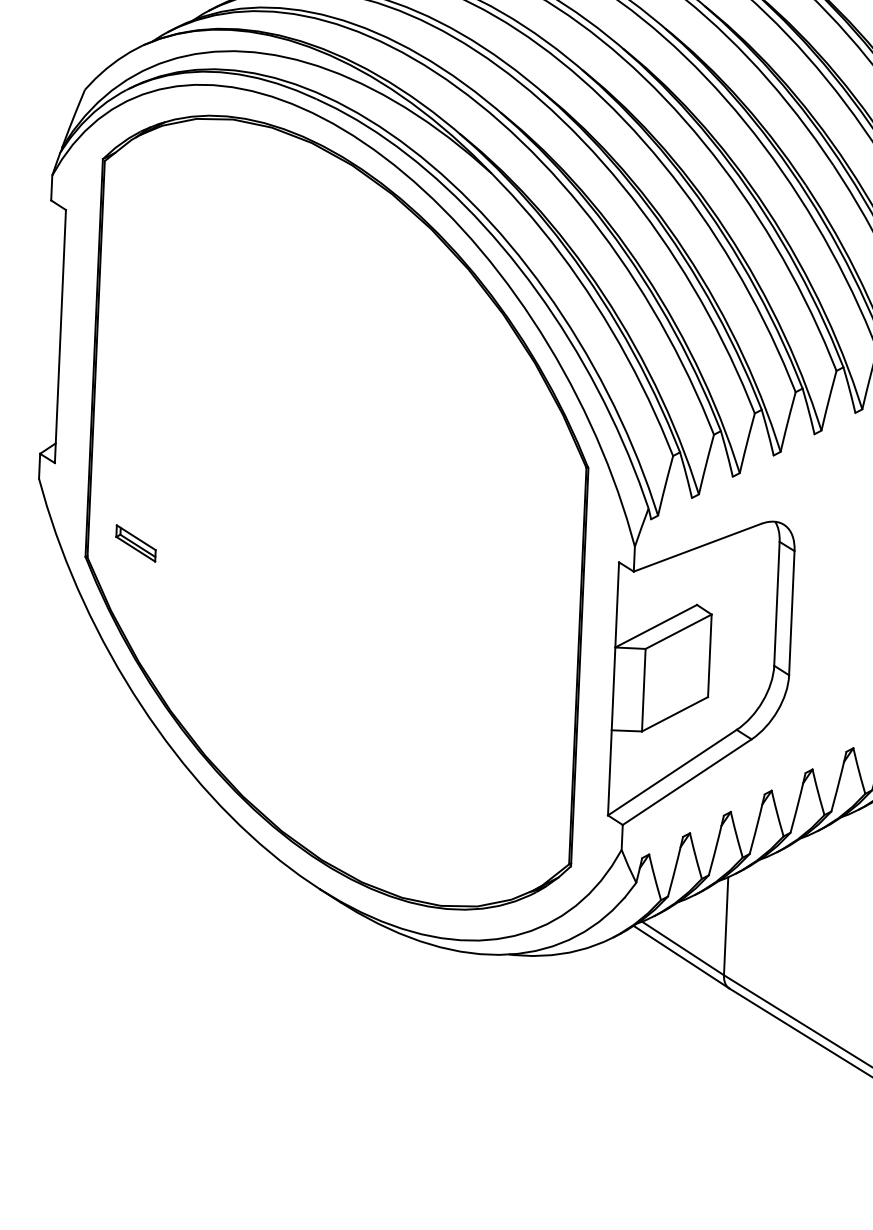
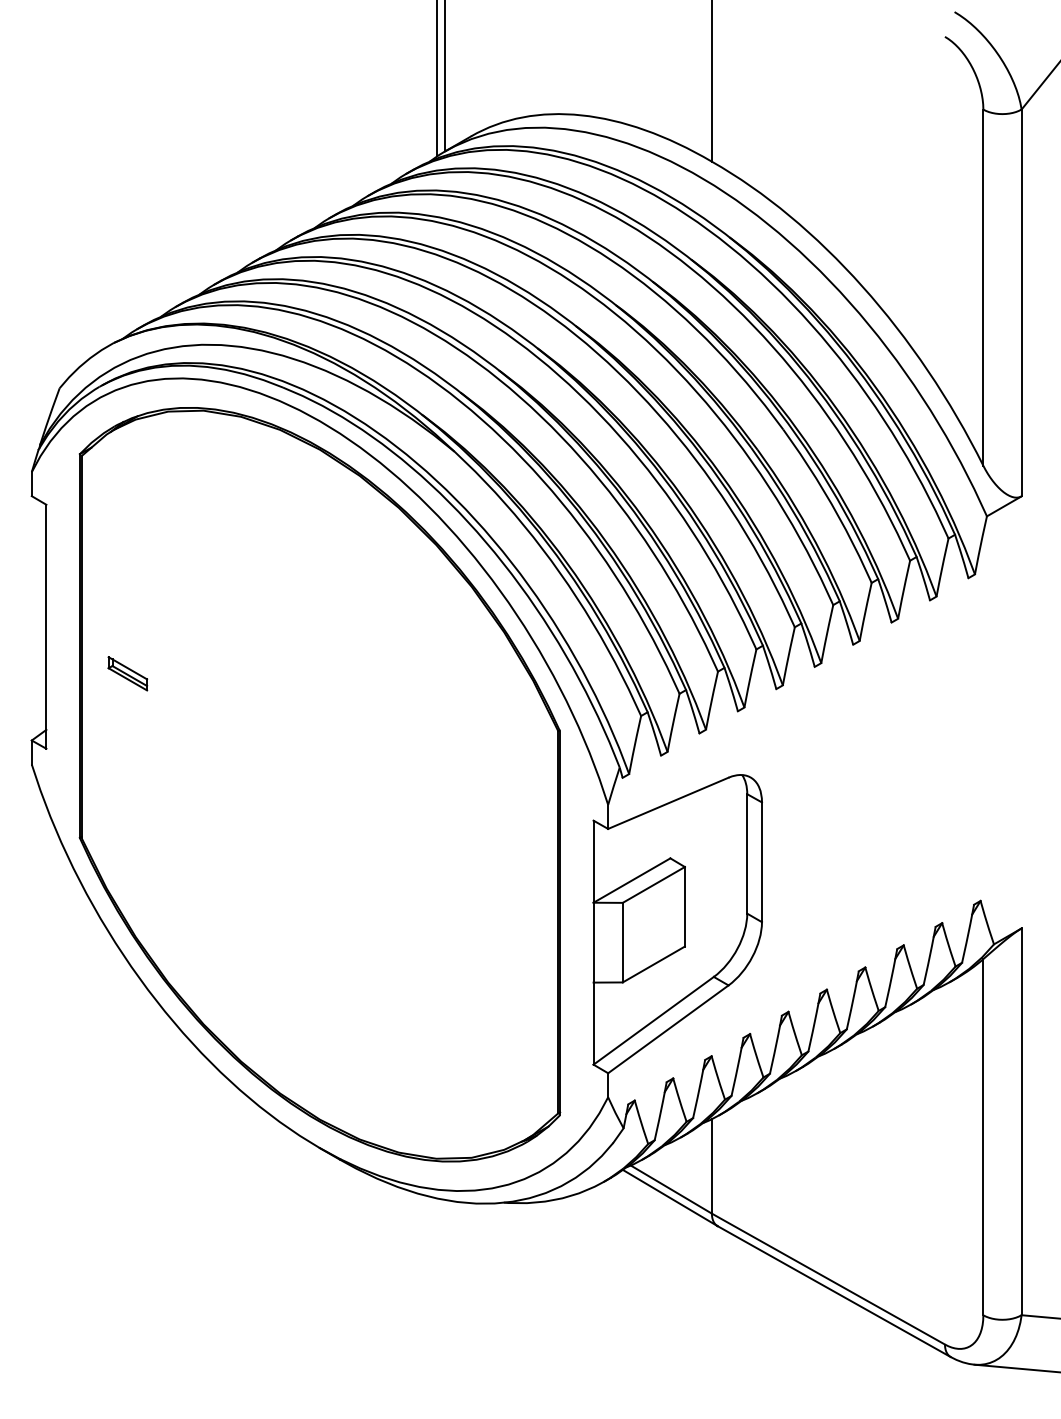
part: (135, 543) -> (127, 673), moved

